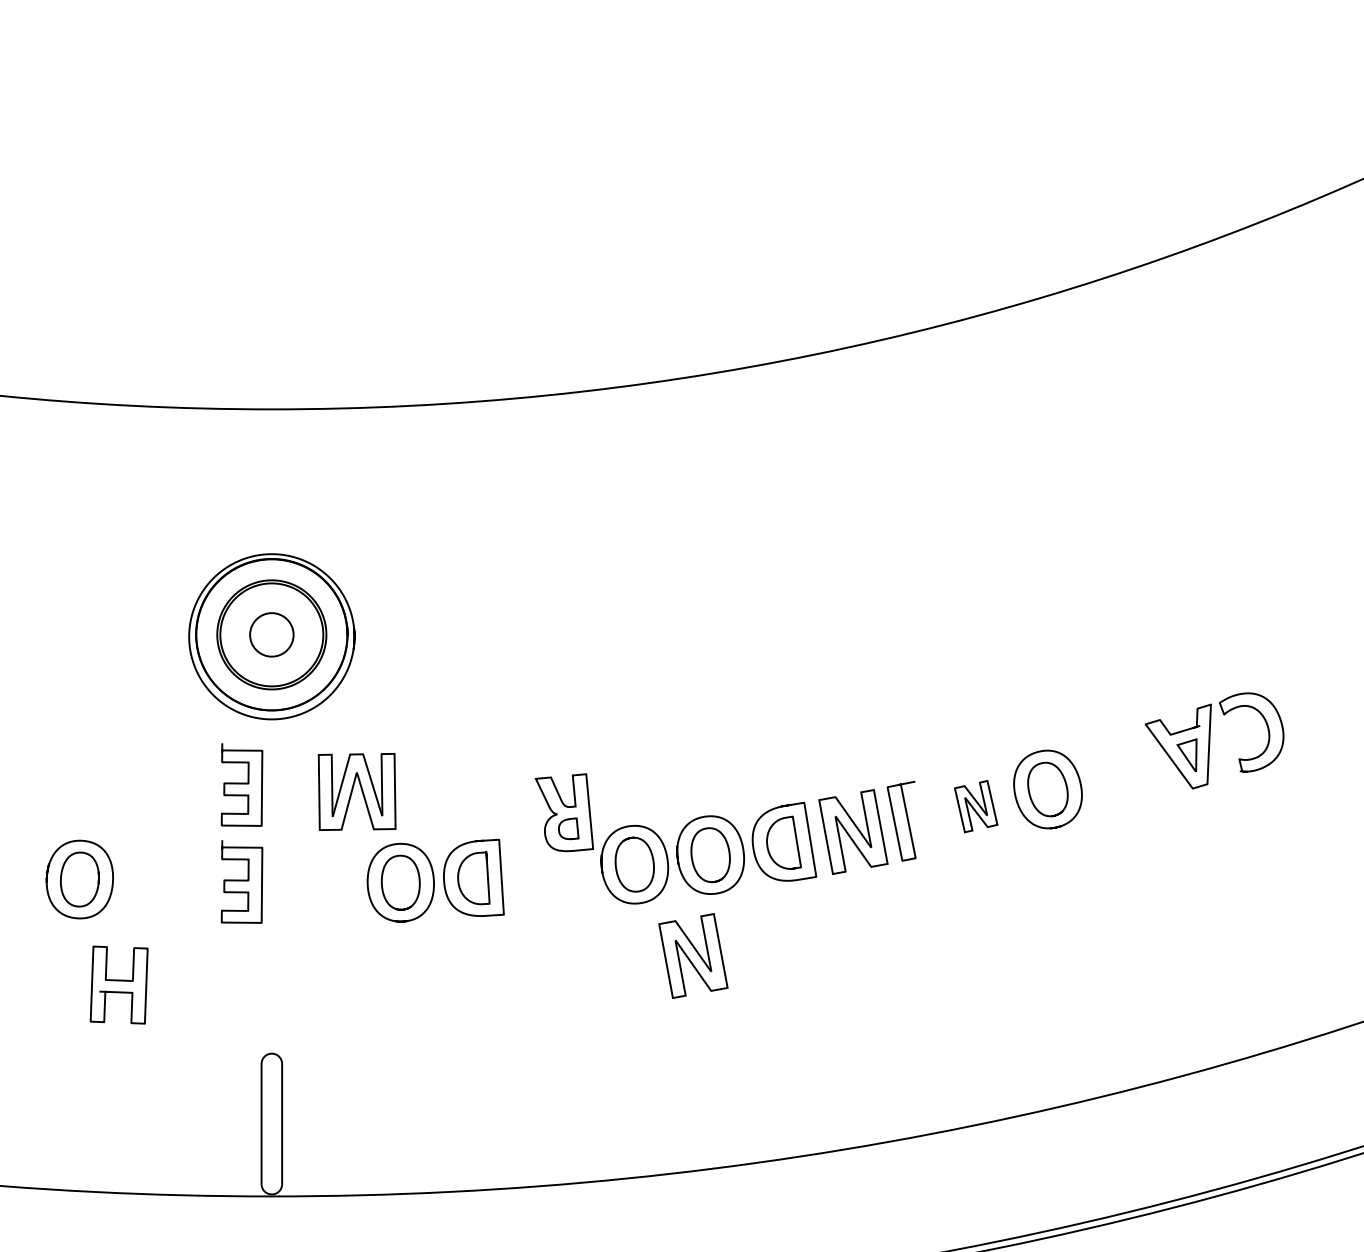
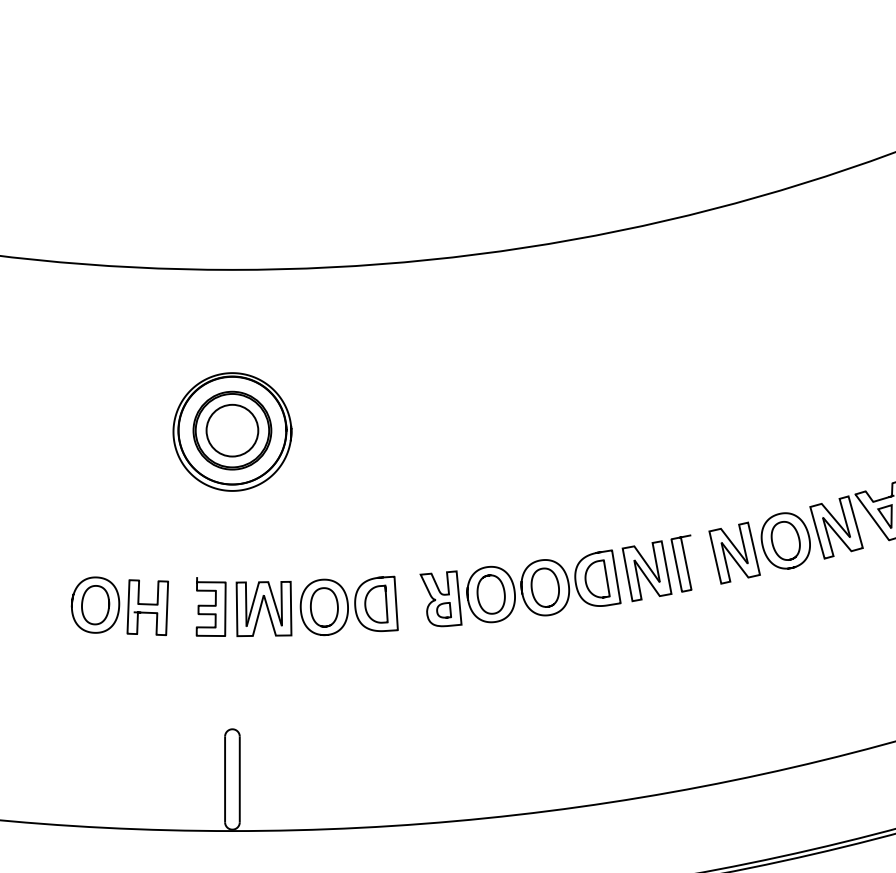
circle: (271, 634) -> (232, 430), size x1.67
part: (1118, 770) -> (836, 527), added
part: (241, 784) -> (210, 537), removed
part: (356, 791) -> (263, 608), moved
part: (975, 806) -> (734, 553), size x1.67
part: (564, 812) -> (441, 598), moved
part: (693, 955) -> (533, 659), removed
part: (118, 984) -> (147, 607), moved

